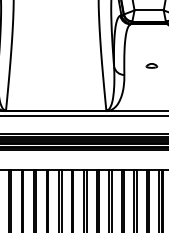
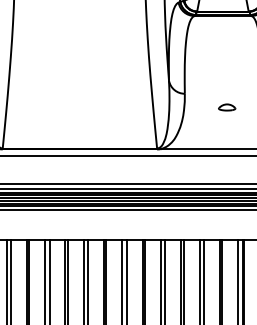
part: (151, 65) -> (226, 106), moved

